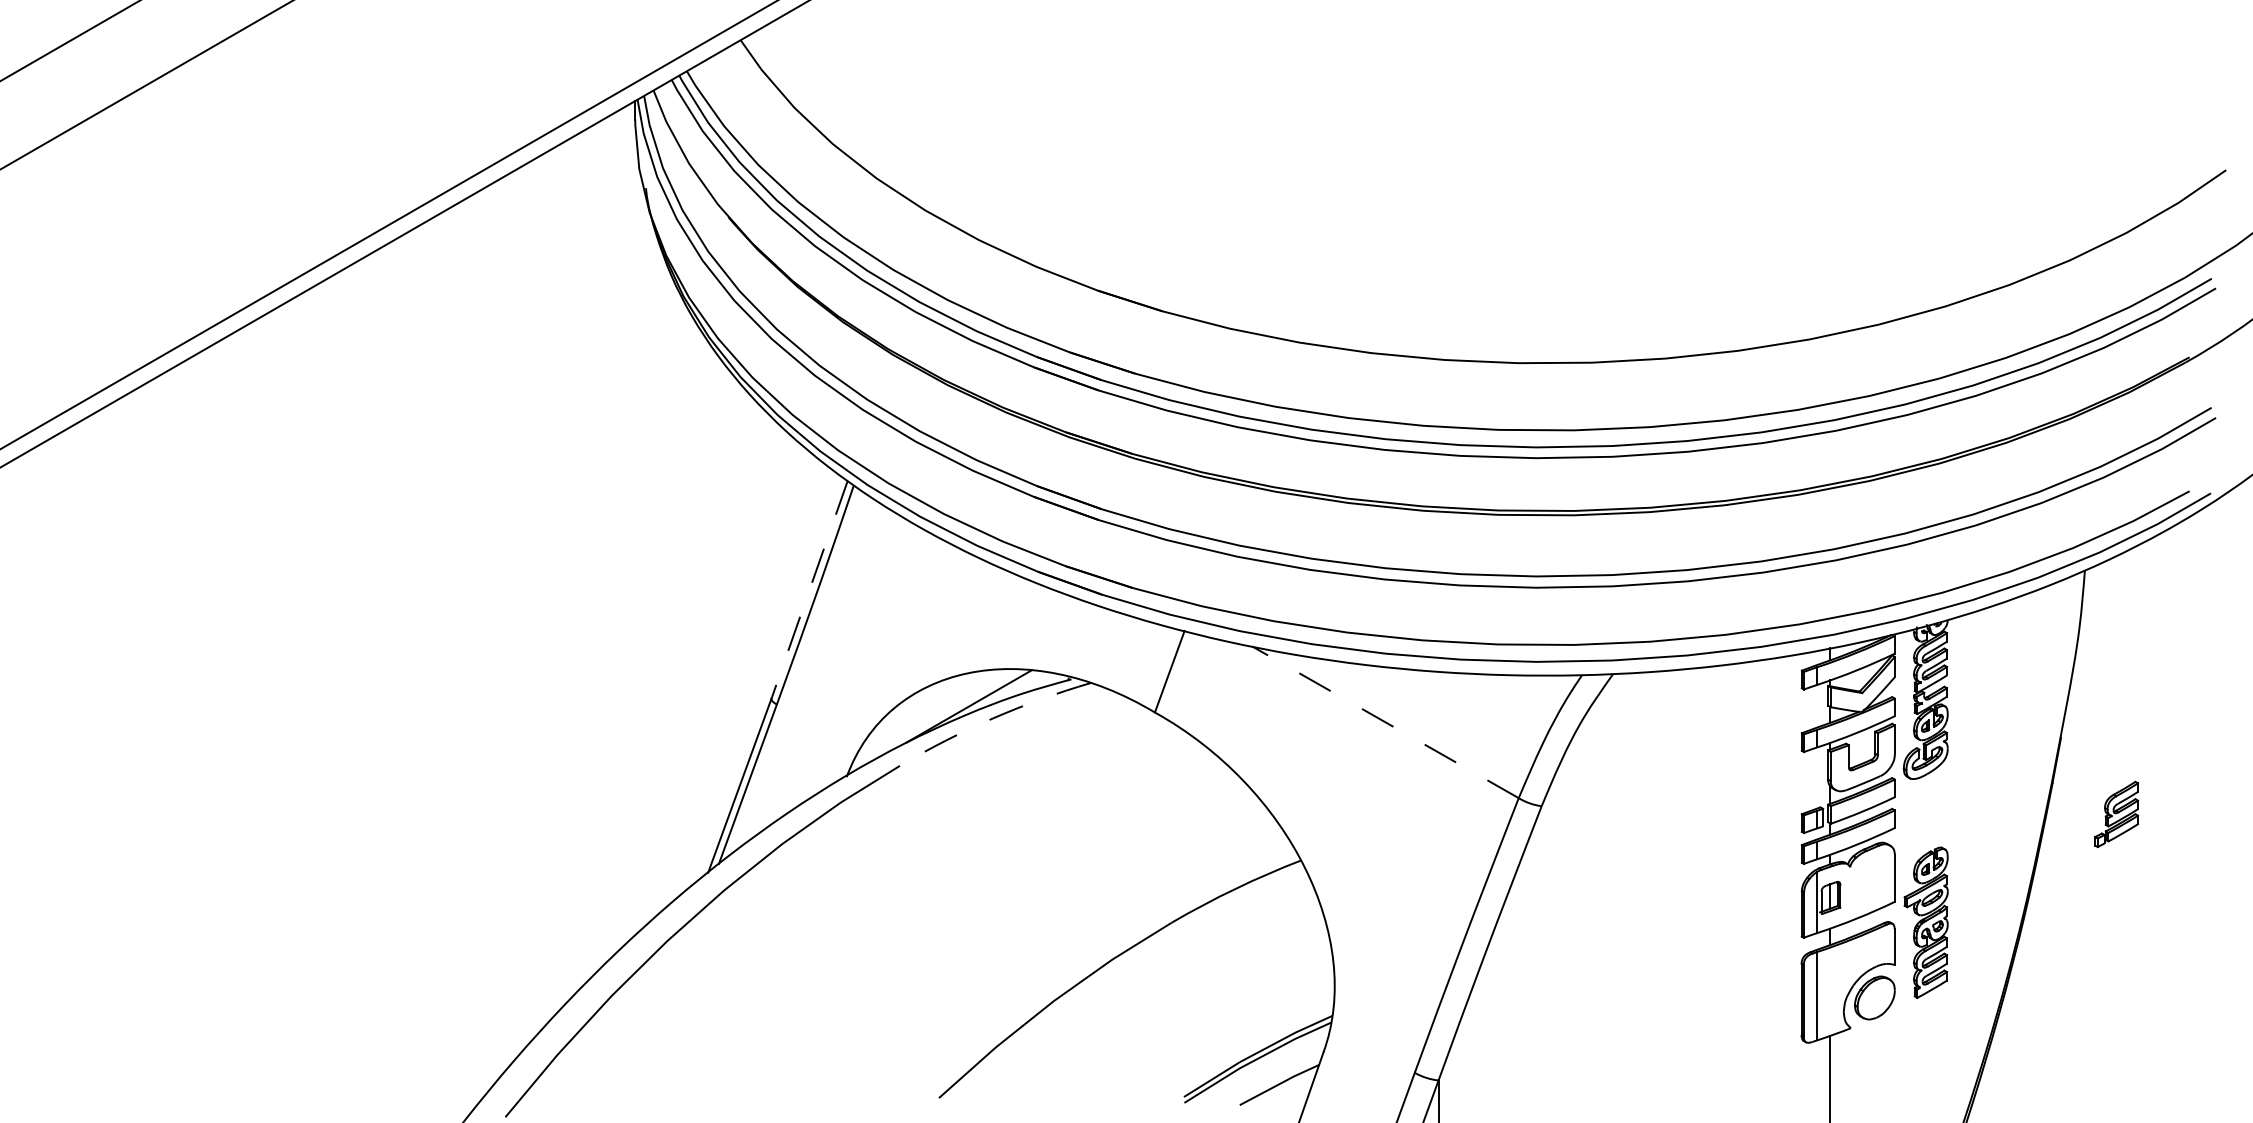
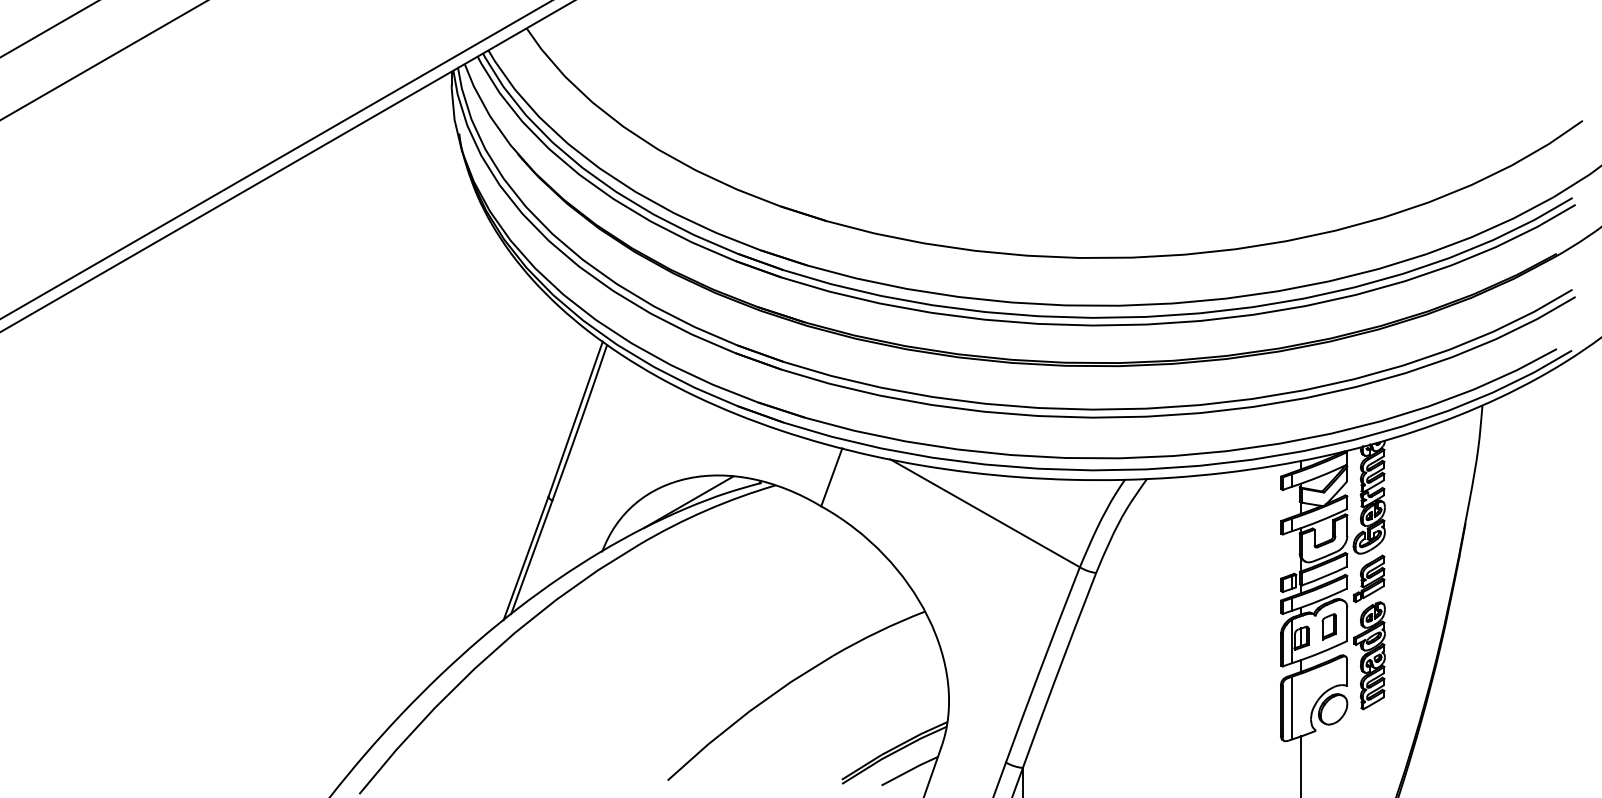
line: (809, 589) -> (575, 418), dashed -> solid
arc: (992, 718) -> (705, 510), dashed -> solid
line: (1385, 722) -> (985, 513), dashed -> solid
part: (2116, 813) -> (1369, 578), moved
part: (1869, 881) -> (1329, 626), added

